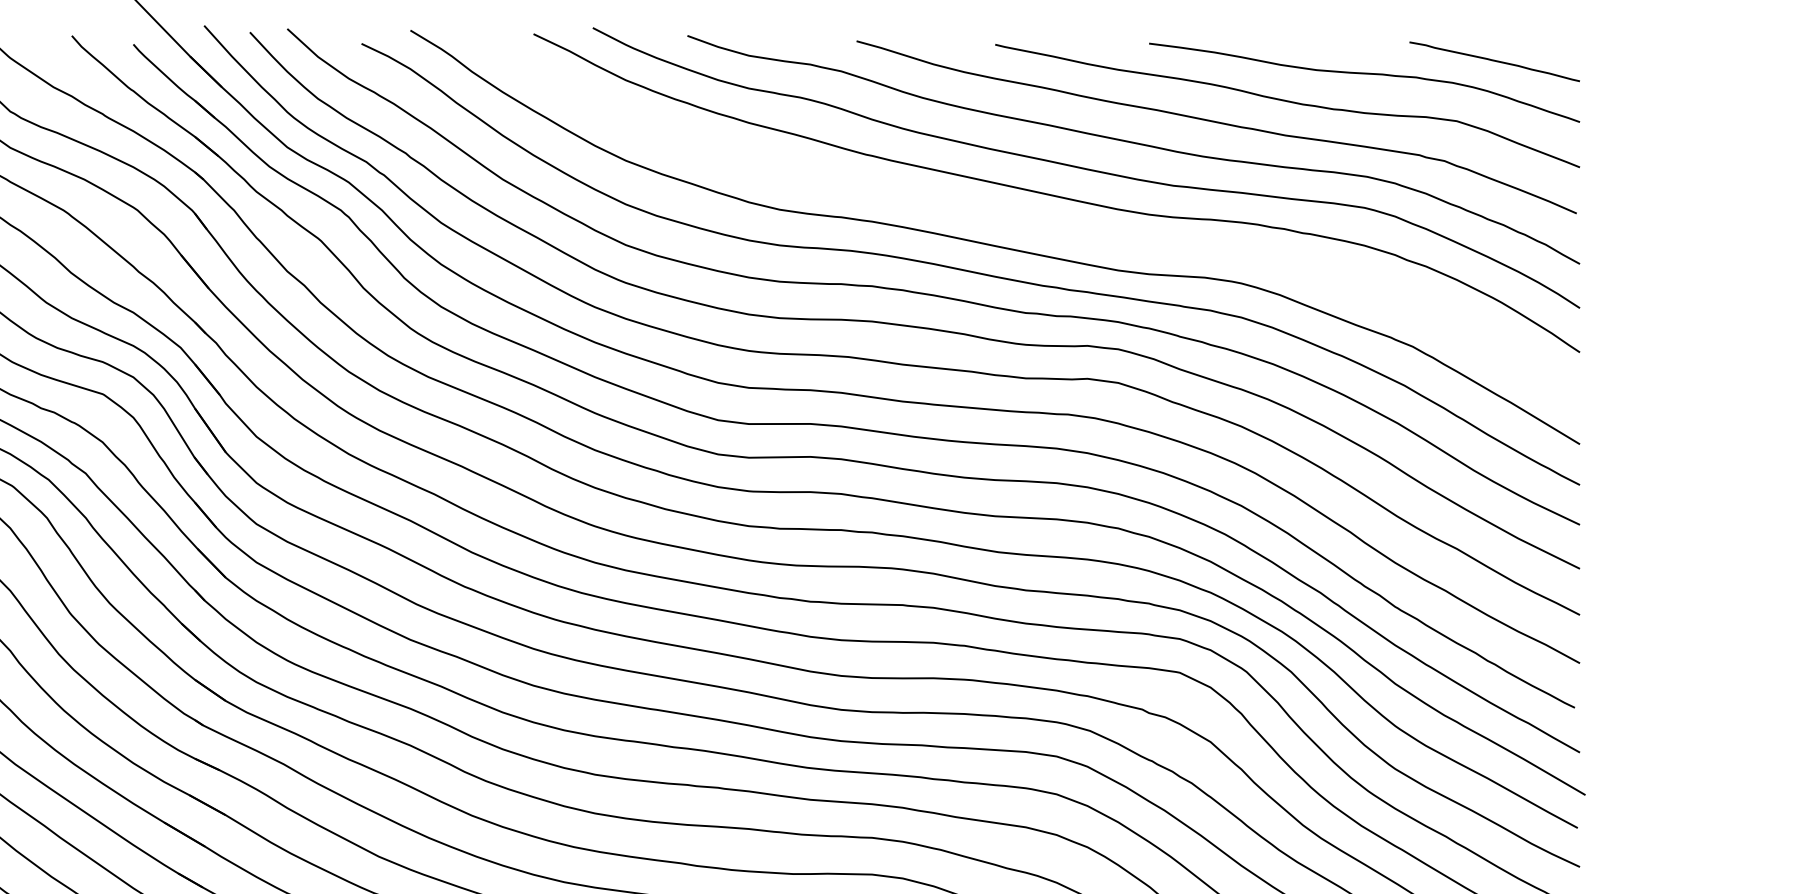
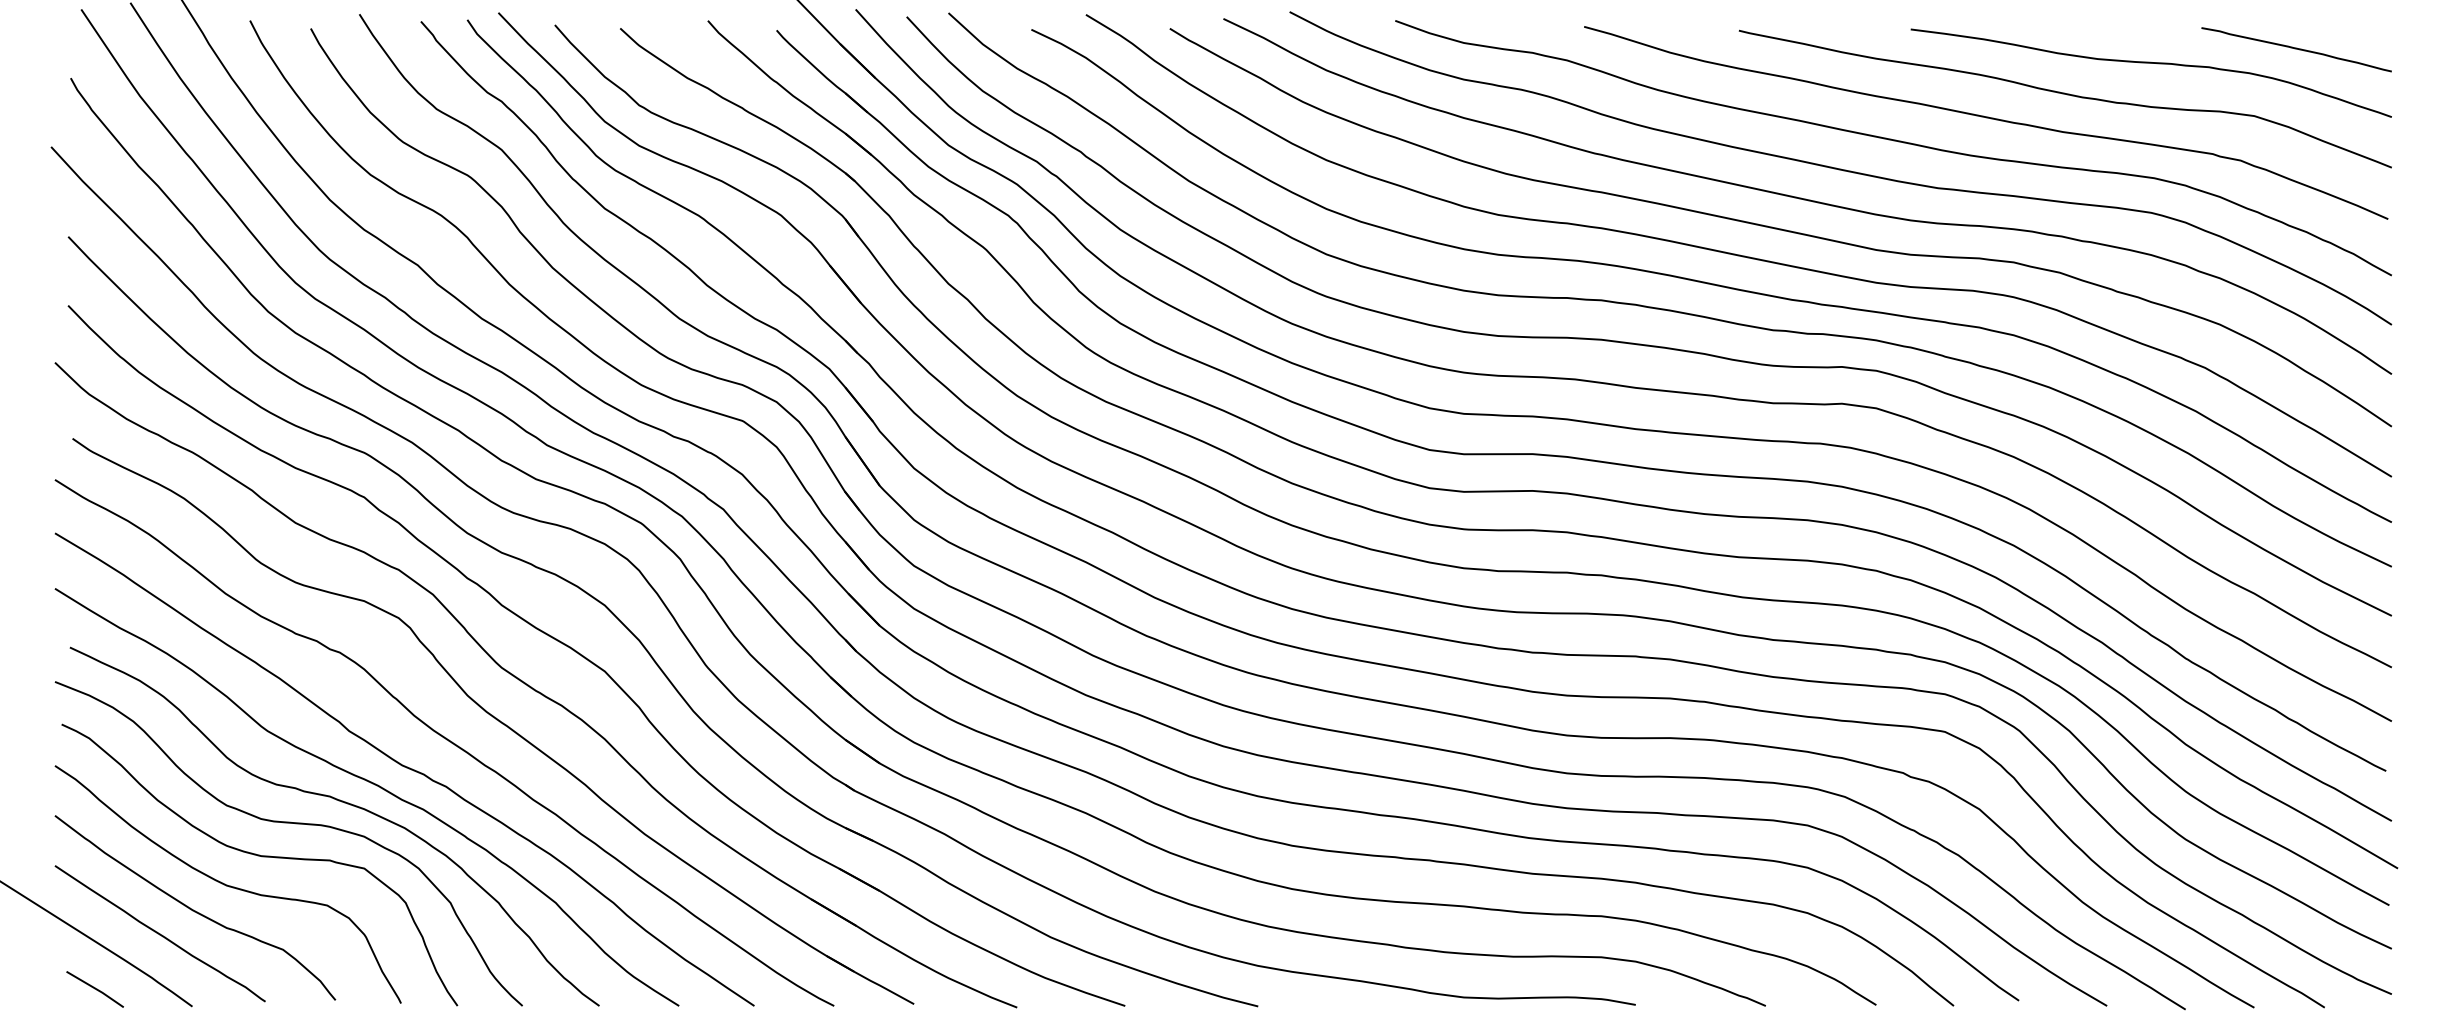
curve: (1032, 221) -> (1780, 228), added

